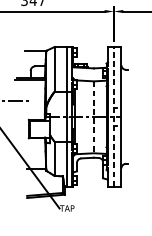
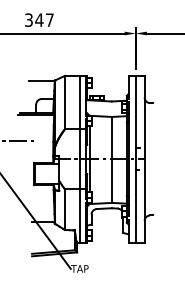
line: (93, 116) -> (111, 159), dashed -> solid
line: (113, 116) -> (135, 158), dashed -> solid

